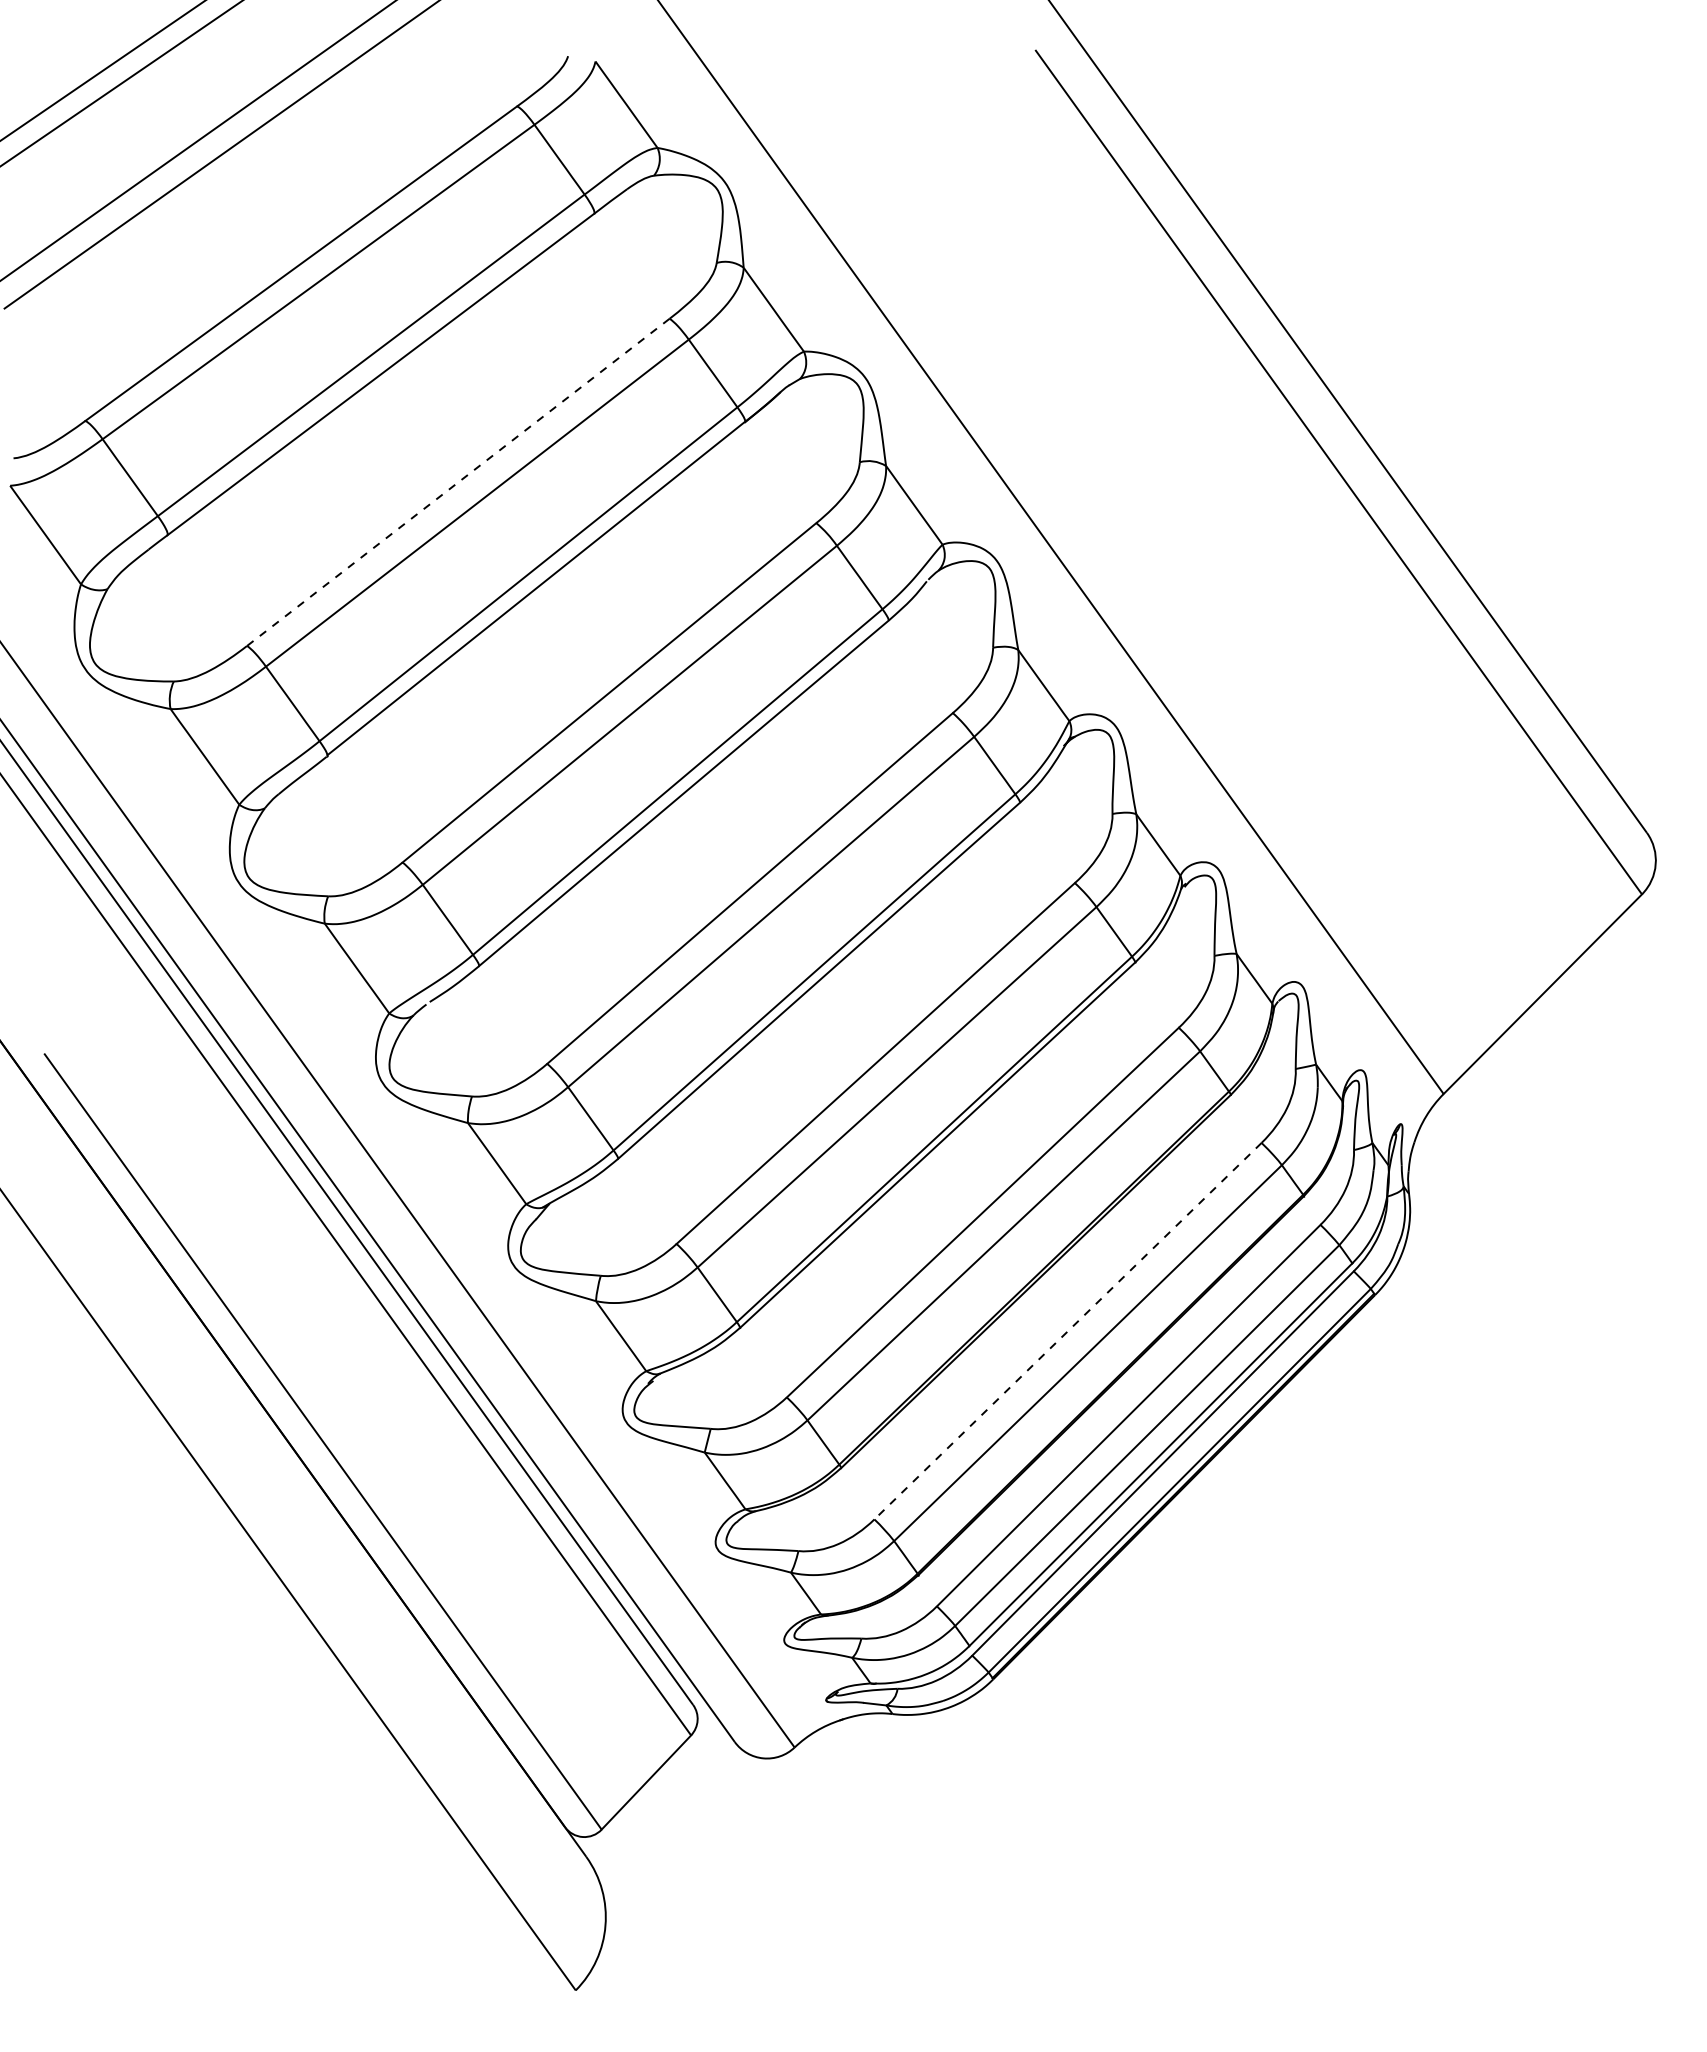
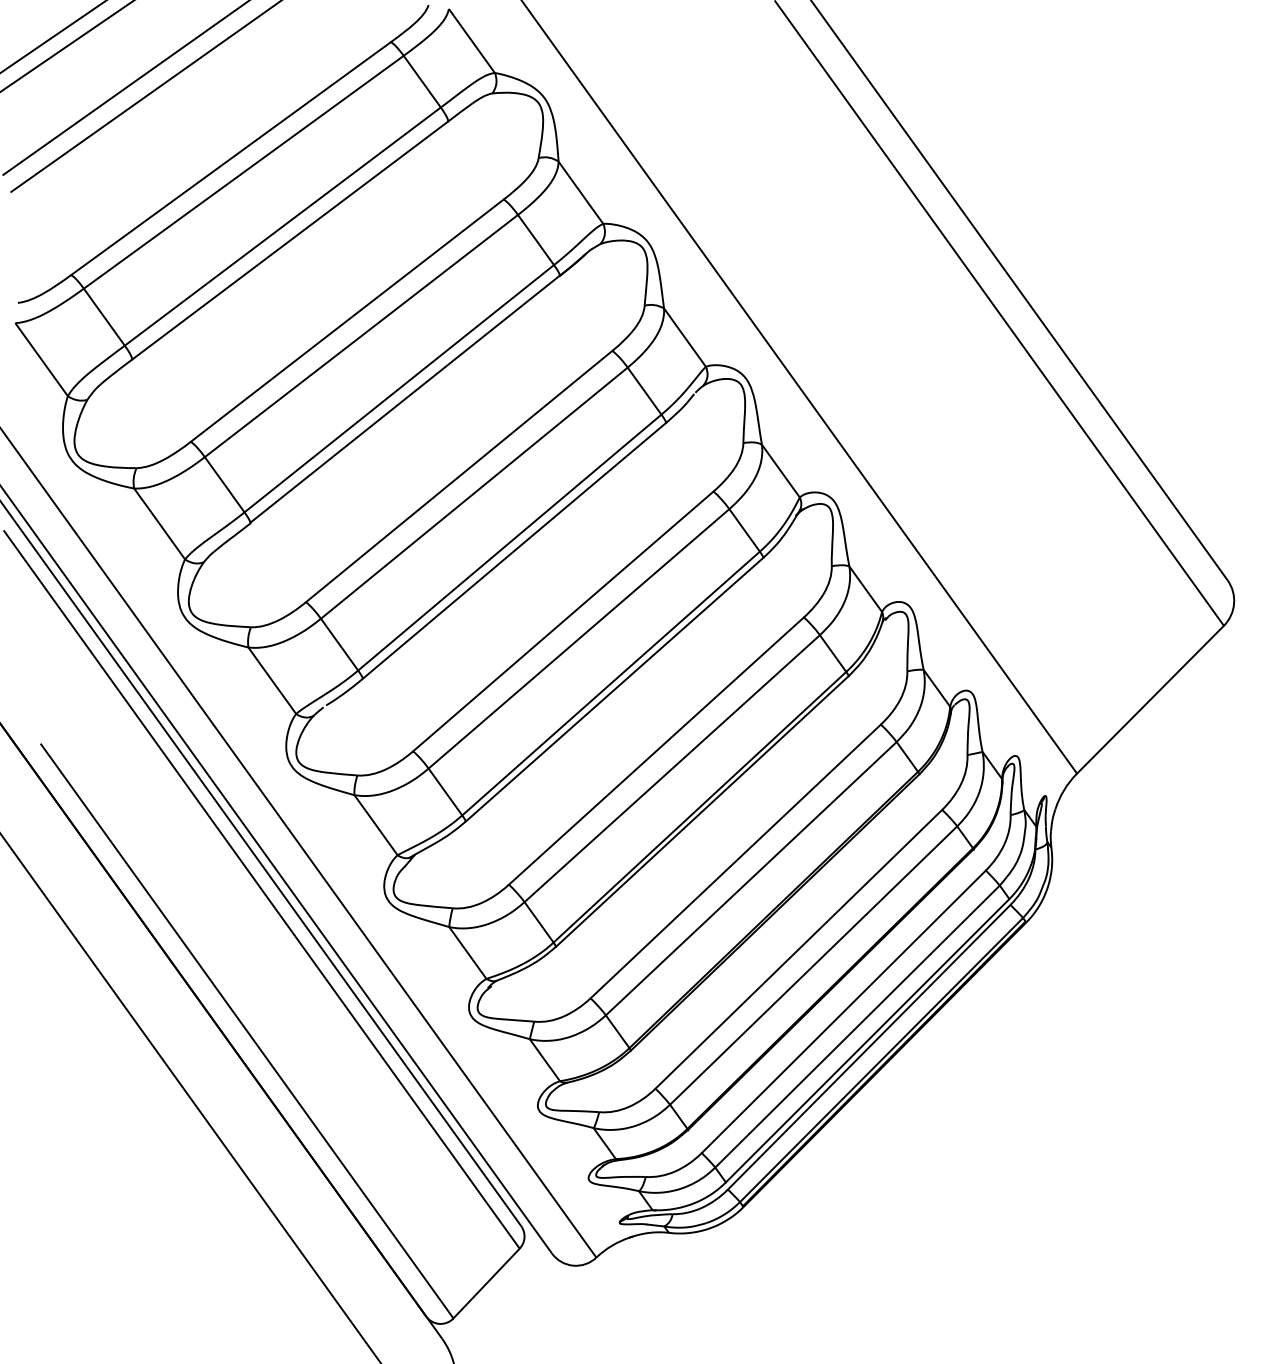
line: (457, 482) -> (346, 320), dashed -> solid
line: (1068, 1331) -> (799, 949), dashed -> solid

